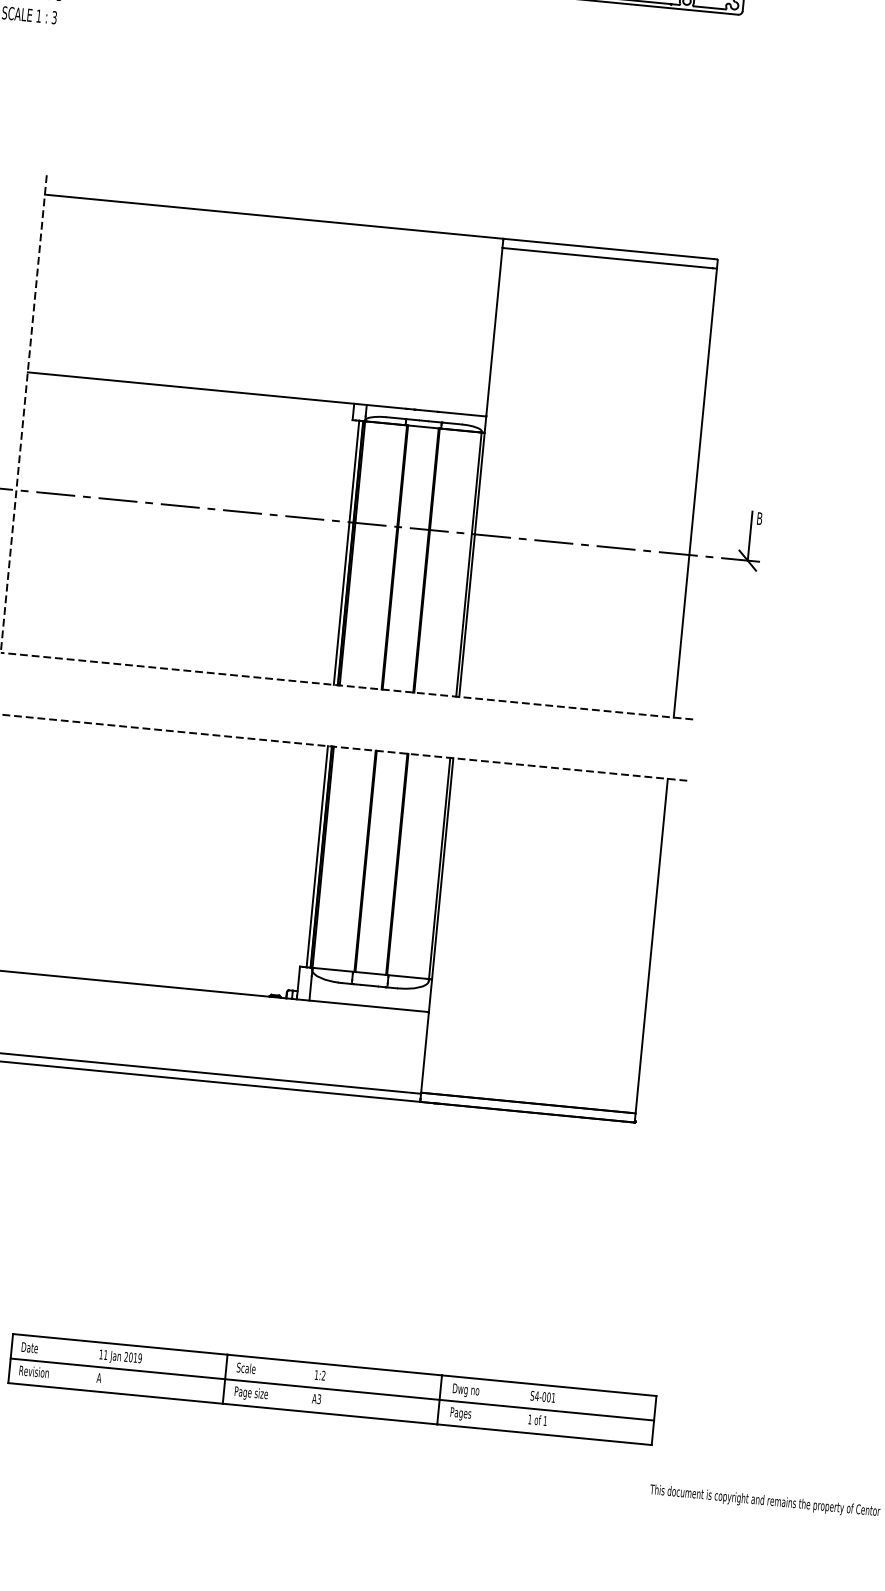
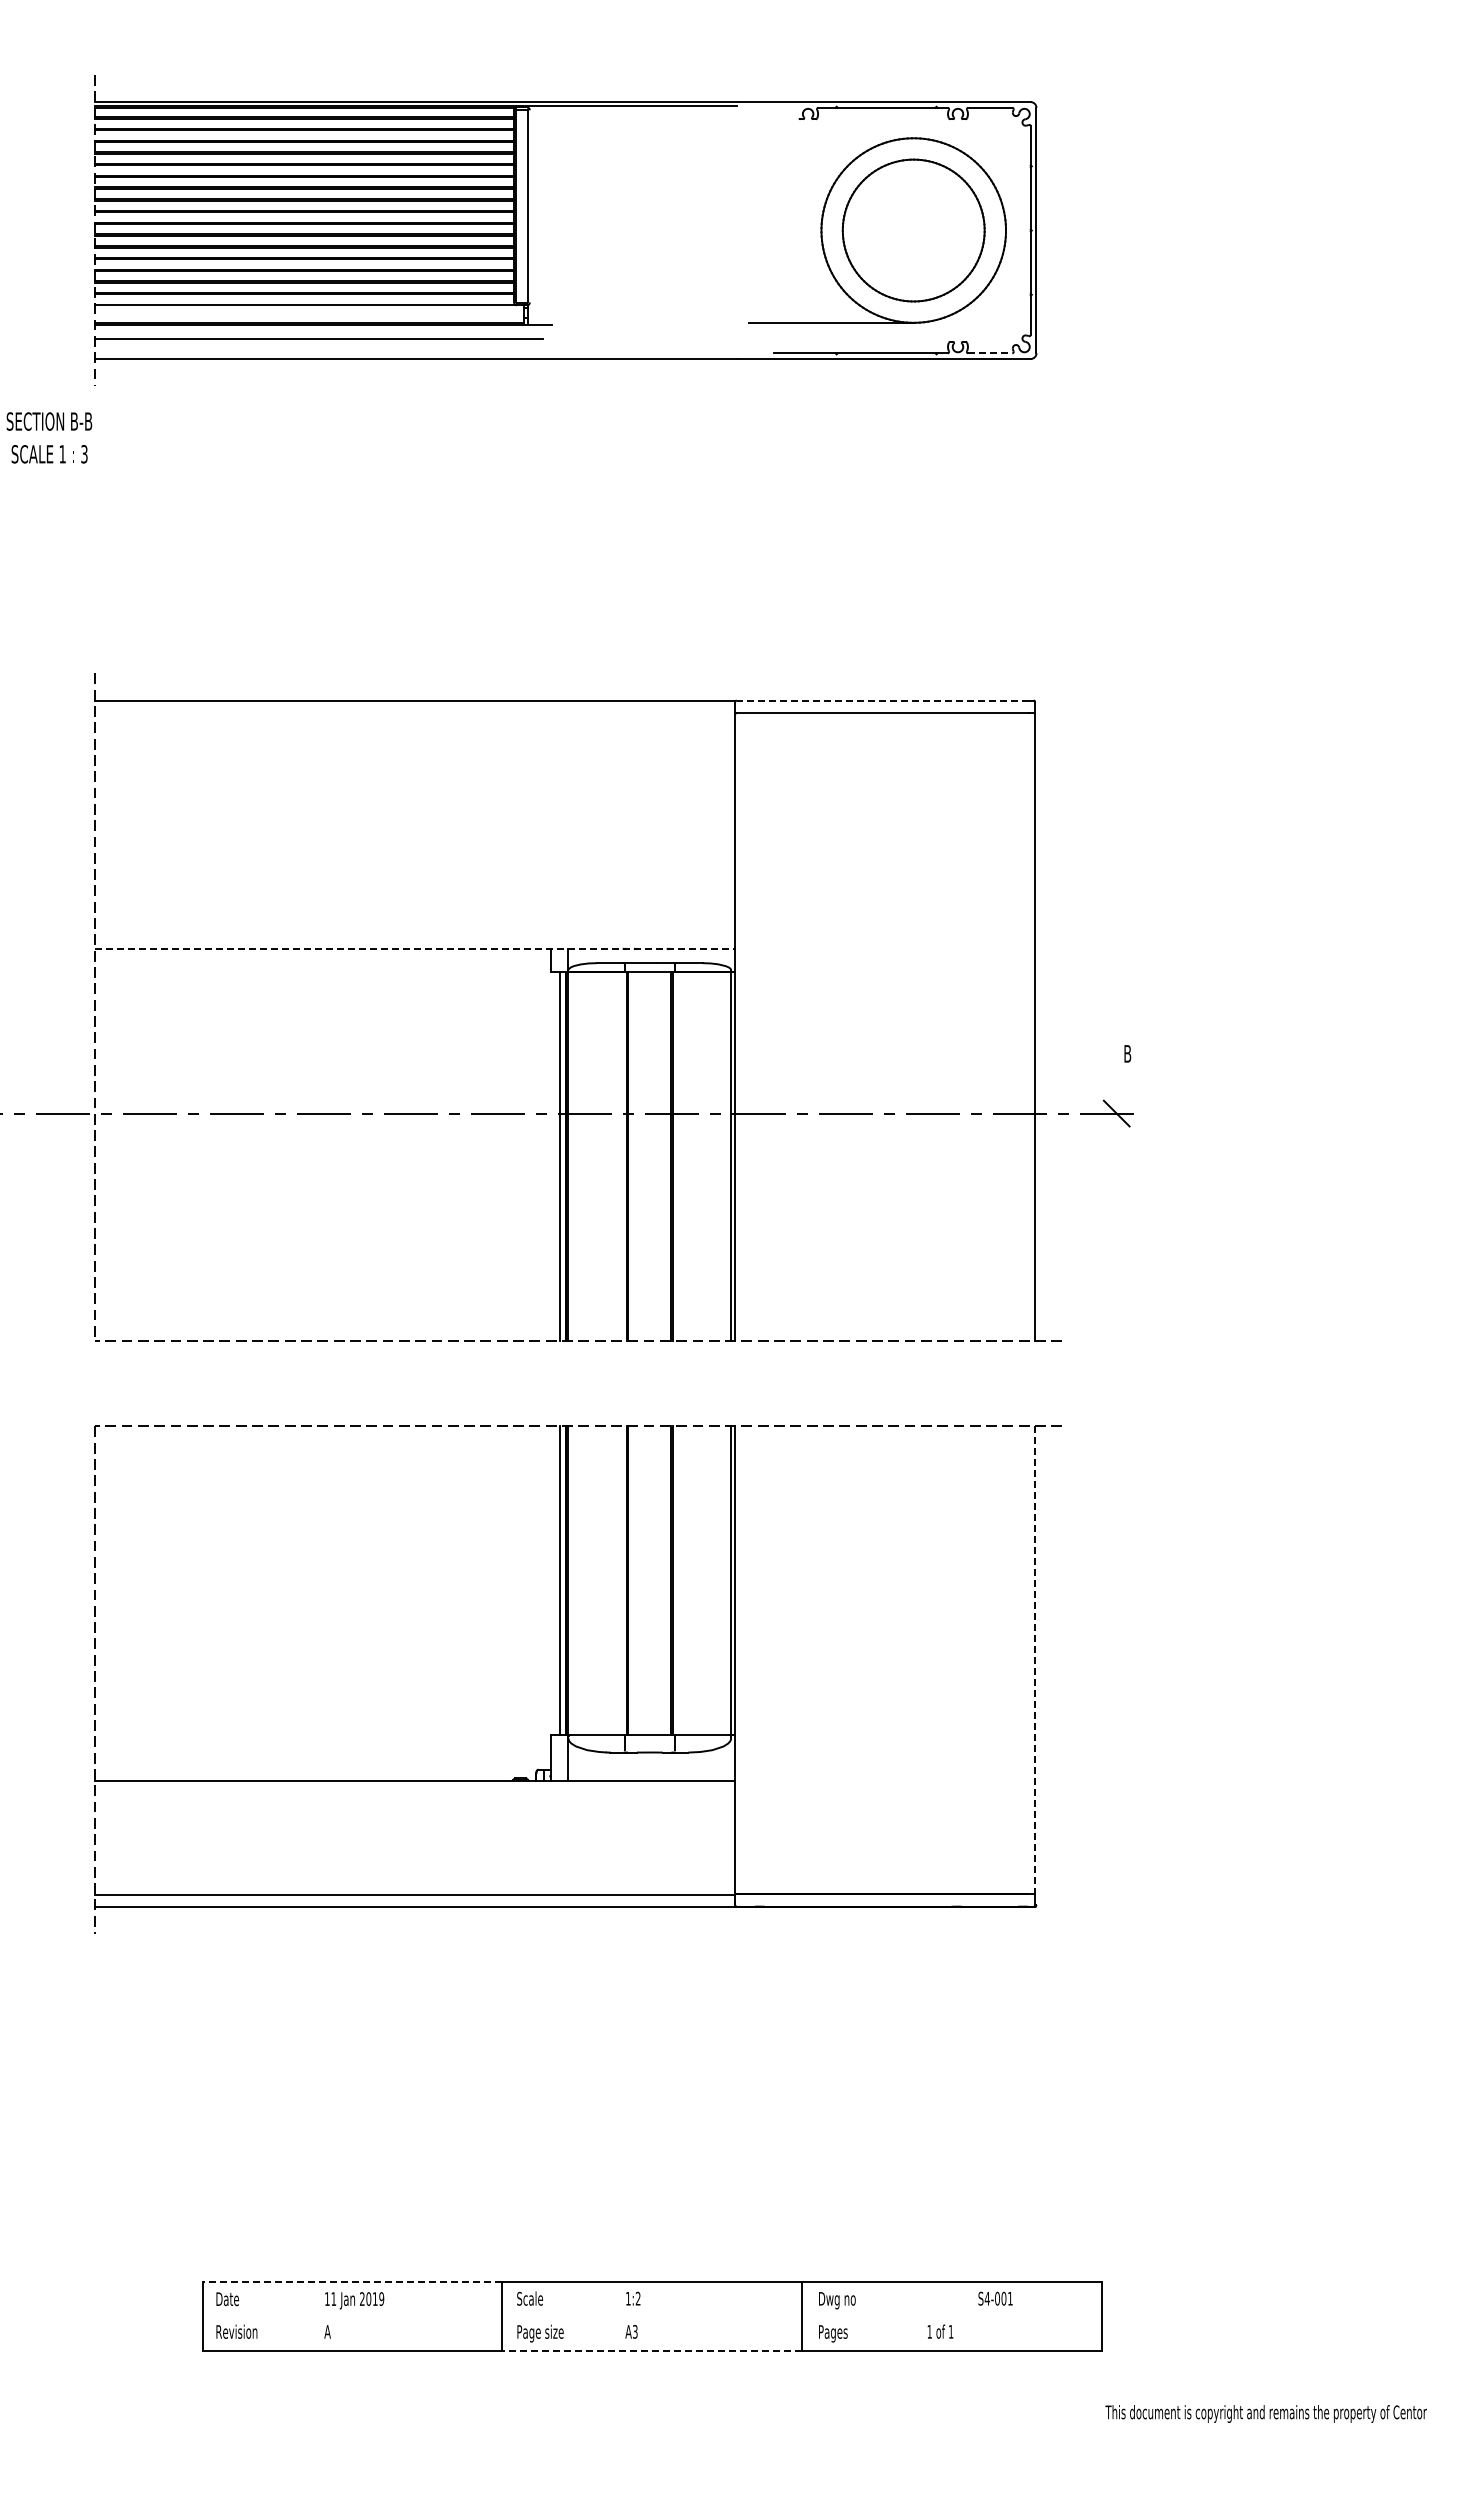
line: (709, 8) -> (990, 353), solid -> dashed
line: (608, 248) -> (882, 700), solid -> dashed
line: (257, 394) -> (415, 948), solid -> dashed
line: (749, 536) -> (1116, 1079), removed
line: (651, 946) -> (1035, 1660), solid -> dashed
line: (120, 1344) -> (352, 2282), solid -> dashed
line: (331, 1389) -> (651, 2316), removed
text: (542, 1396) -> (995, 2298), moved
line: (330, 1413) -> (652, 2350), solid -> dashed

